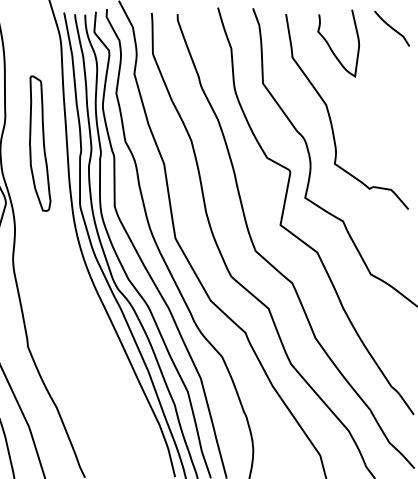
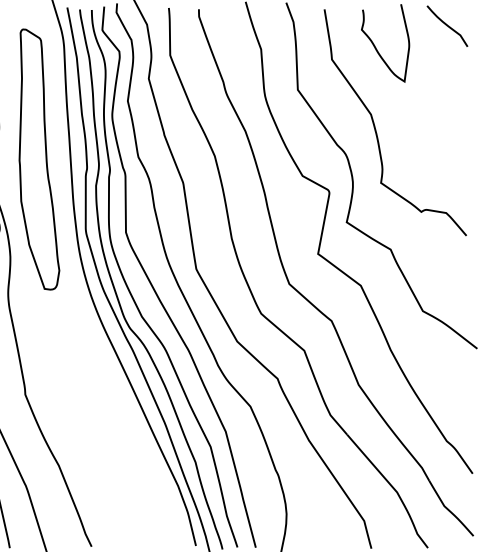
part: (40, 143) -> (39, 159), size x1.67

